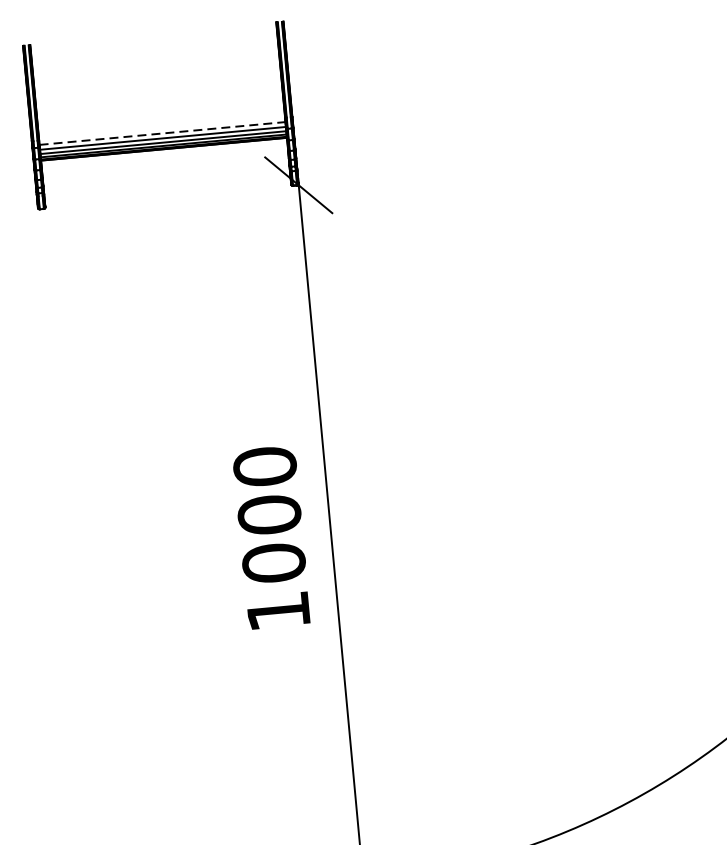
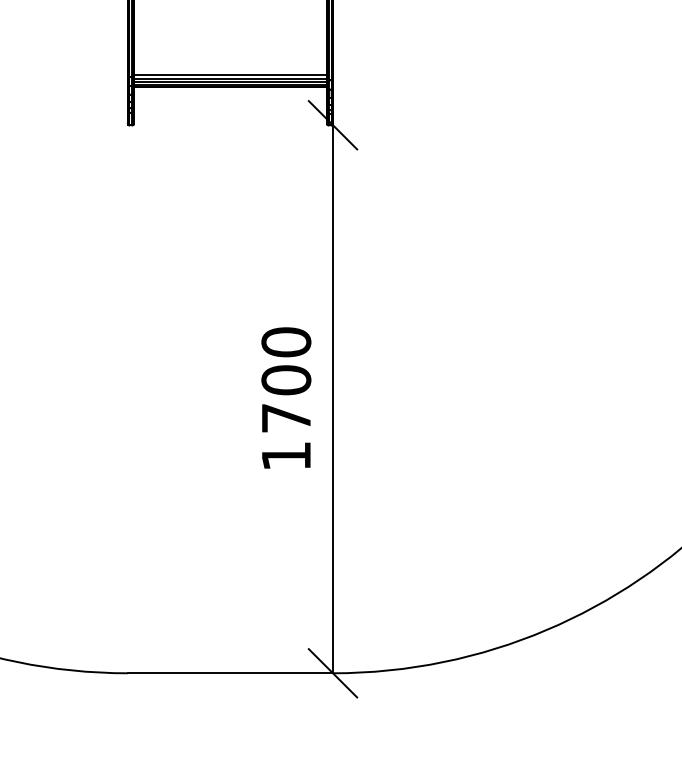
line: (162, 132) -> (230, 74), dashed -> solid
text: (274, 563) -> (286, 418), 1000 -> 1700

